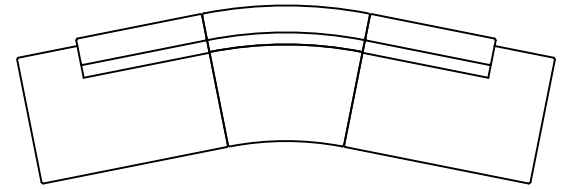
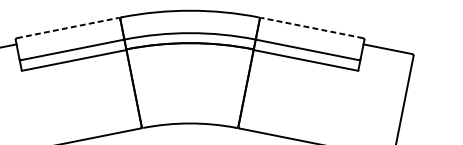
line: (139, 26) -> (68, 28), solid -> dashed
line: (432, 26) -> (311, 28), solid -> dashed

